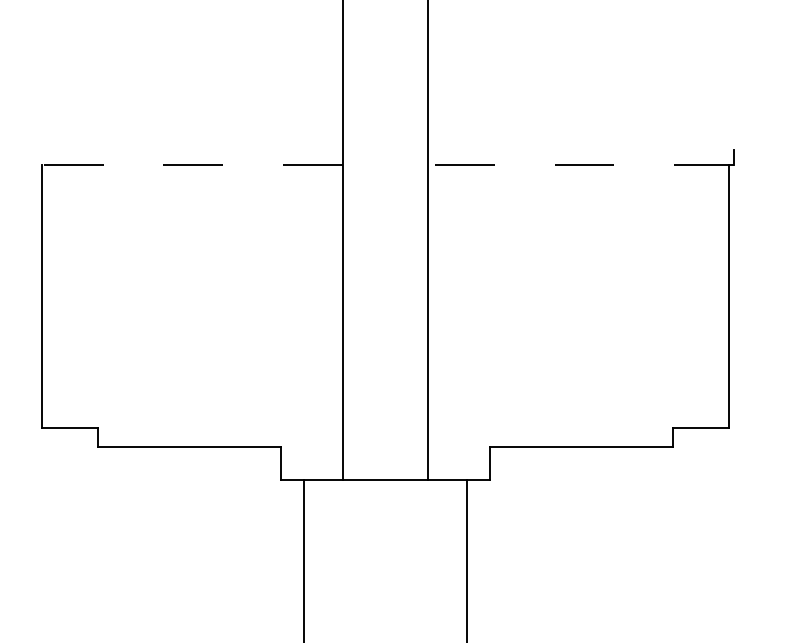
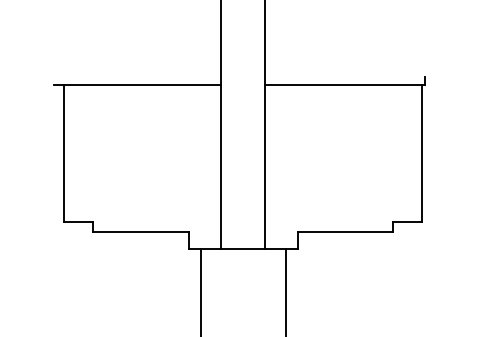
line: (182, 164) -> (137, 84), dashed -> solid
line: (579, 164) -> (344, 84), dashed -> solid

